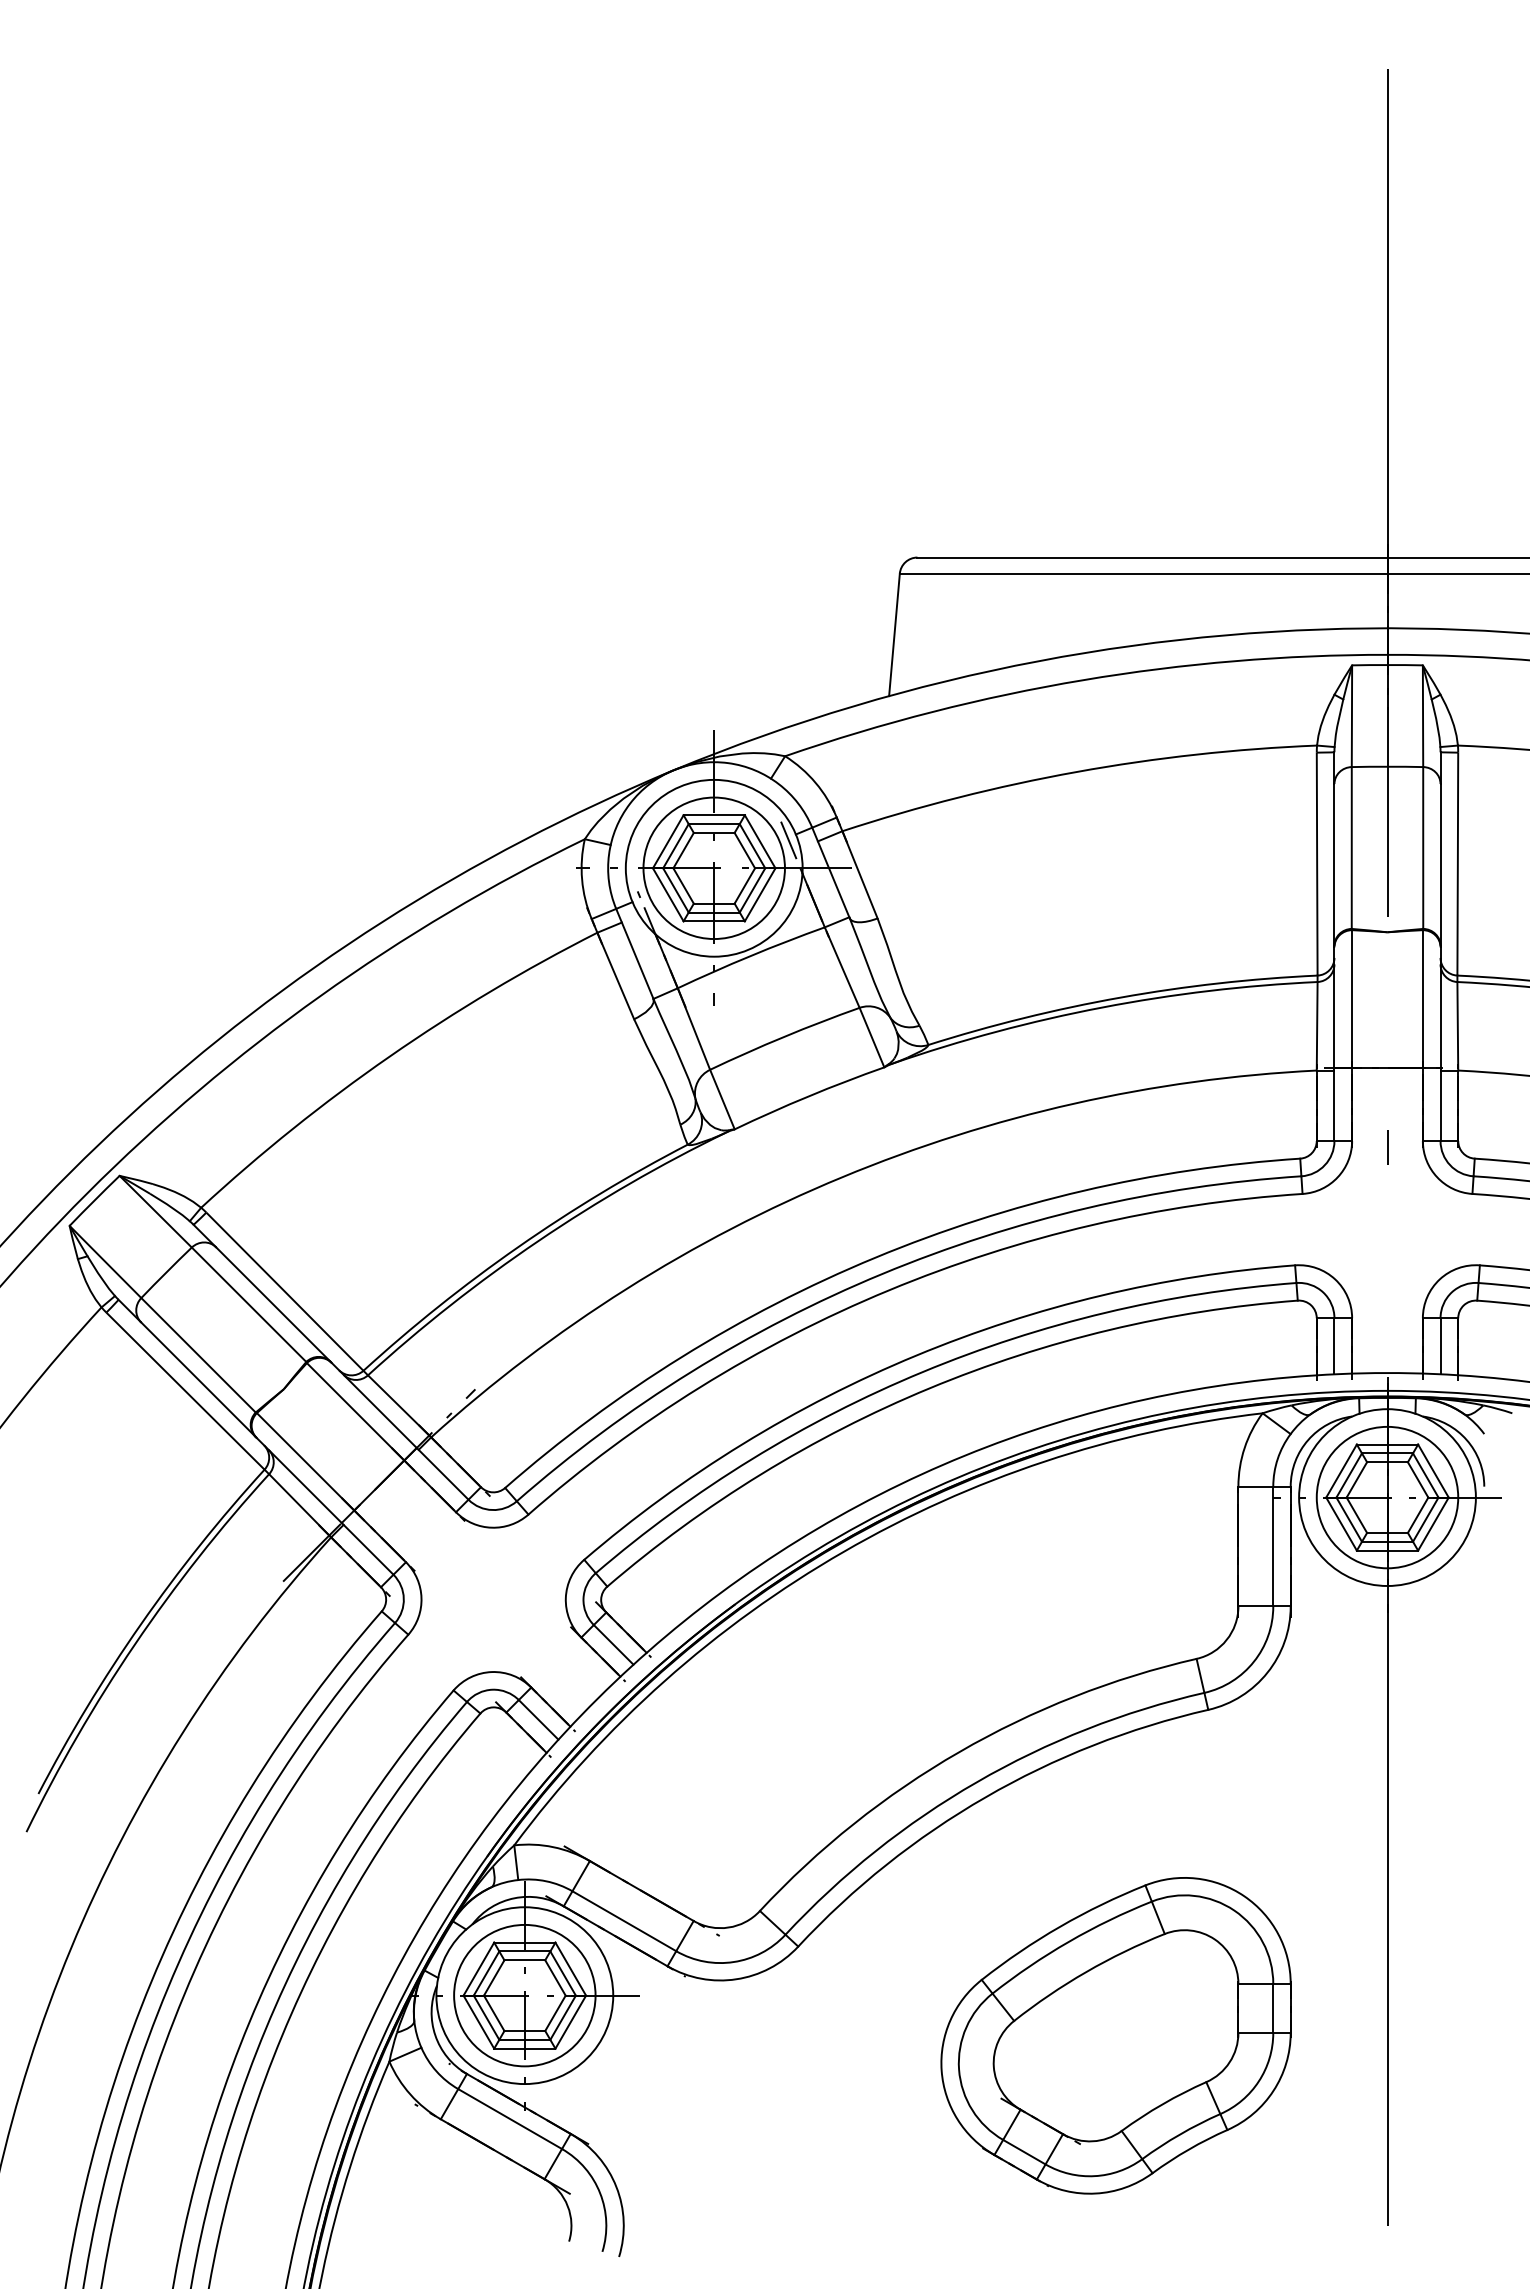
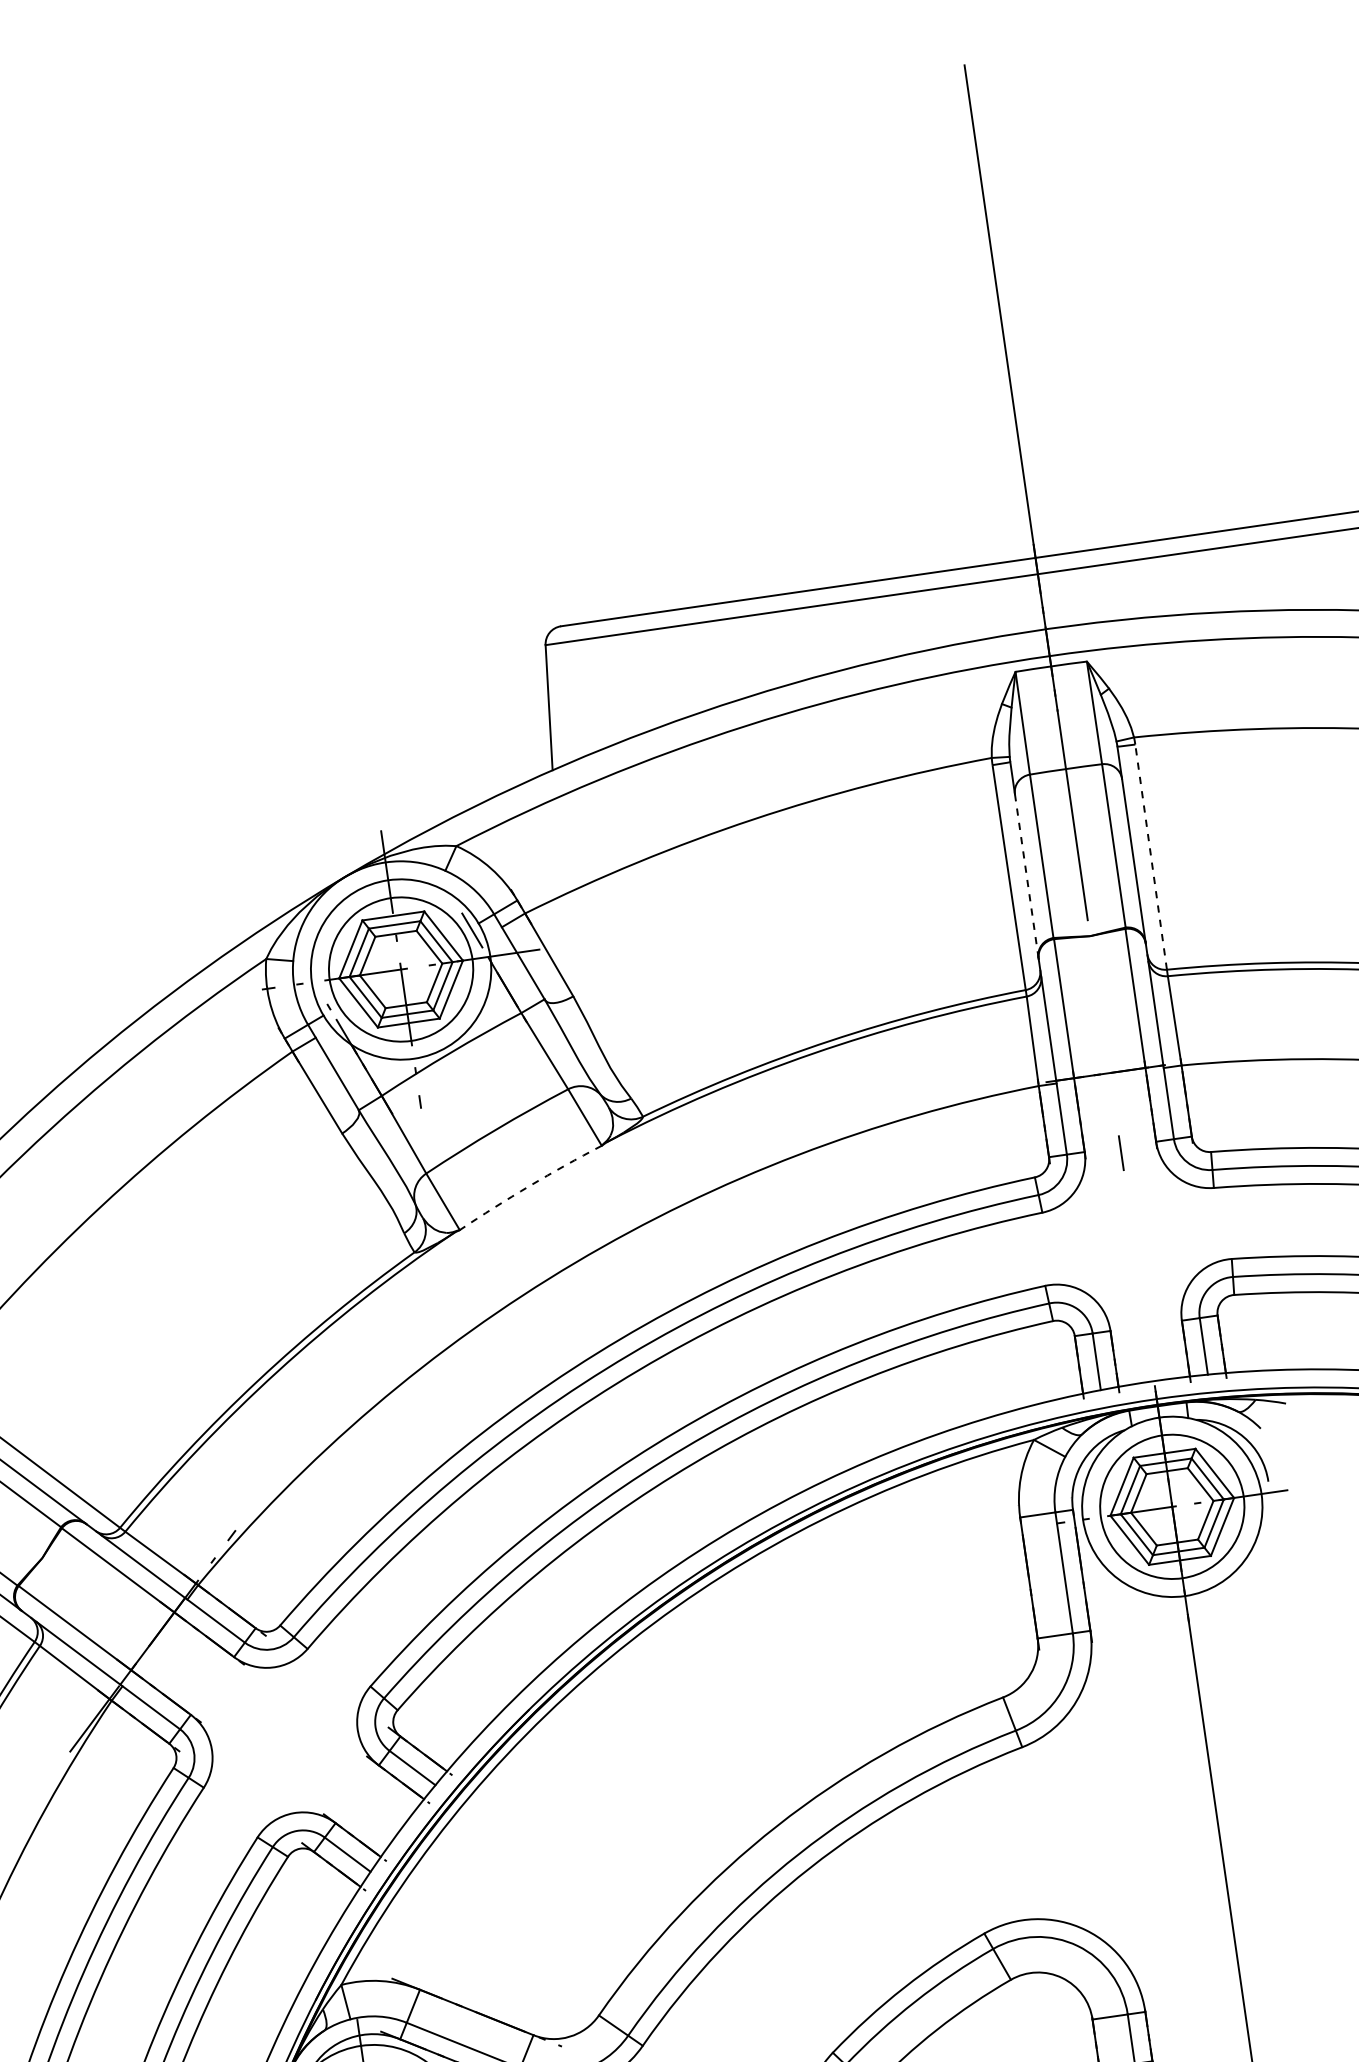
line: (1334, 864) -> (1026, 875), solid -> dashed
arc: (1457, 864) -> (1150, 857), solid -> dashed
arc: (808, 1096) -> (529, 1186), solid -> dashed

